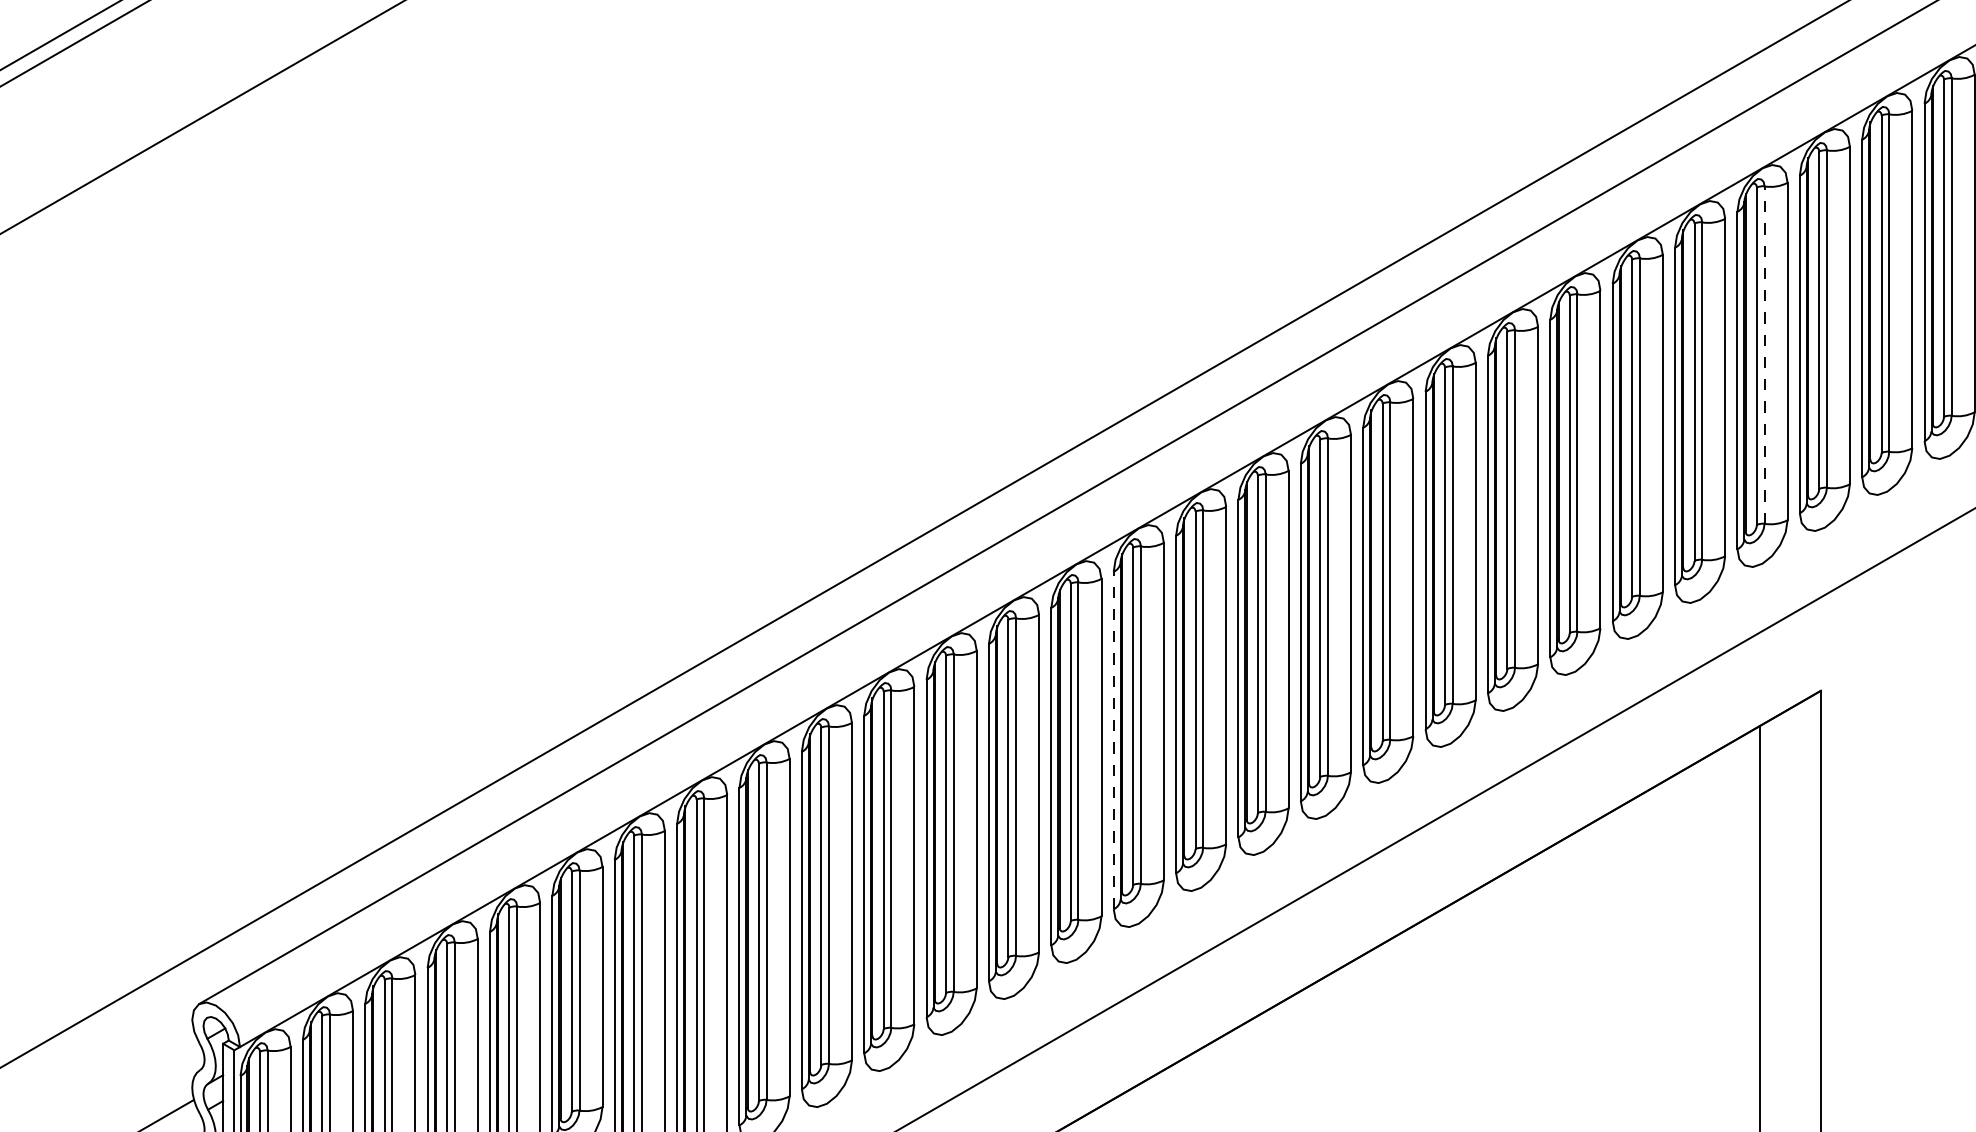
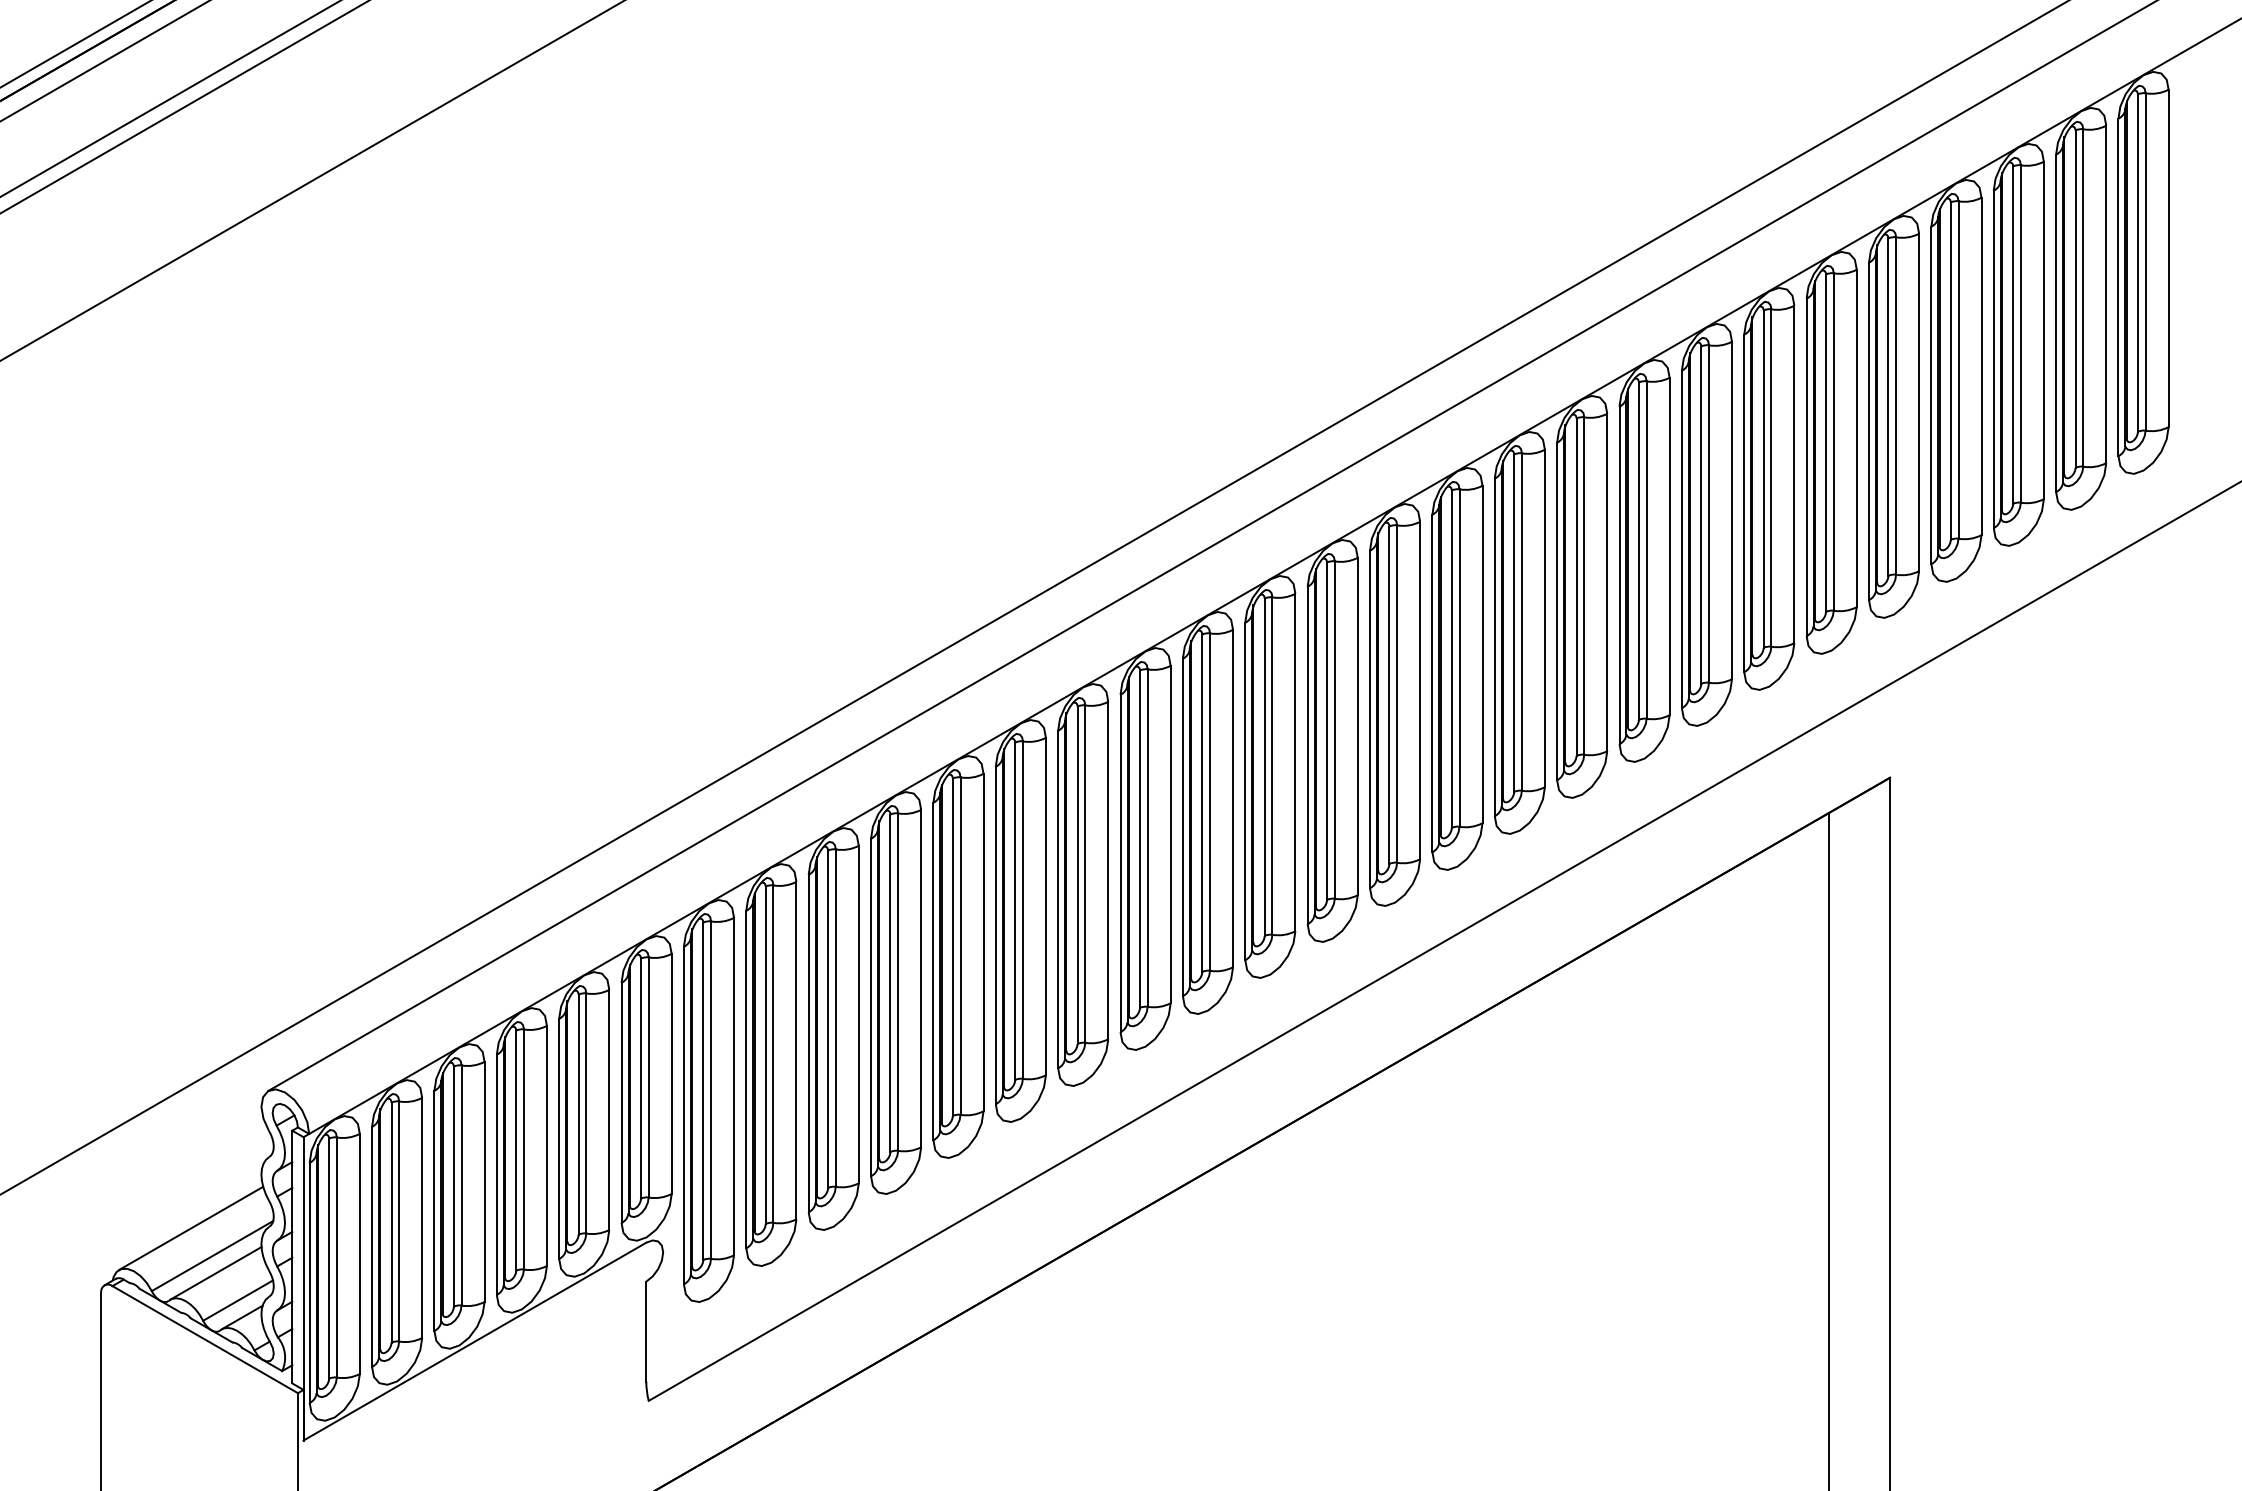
line: (1764, 355) -> (1833, 442), dashed -> solid
line: (1113, 740) -> (1182, 827), dashed -> solid

